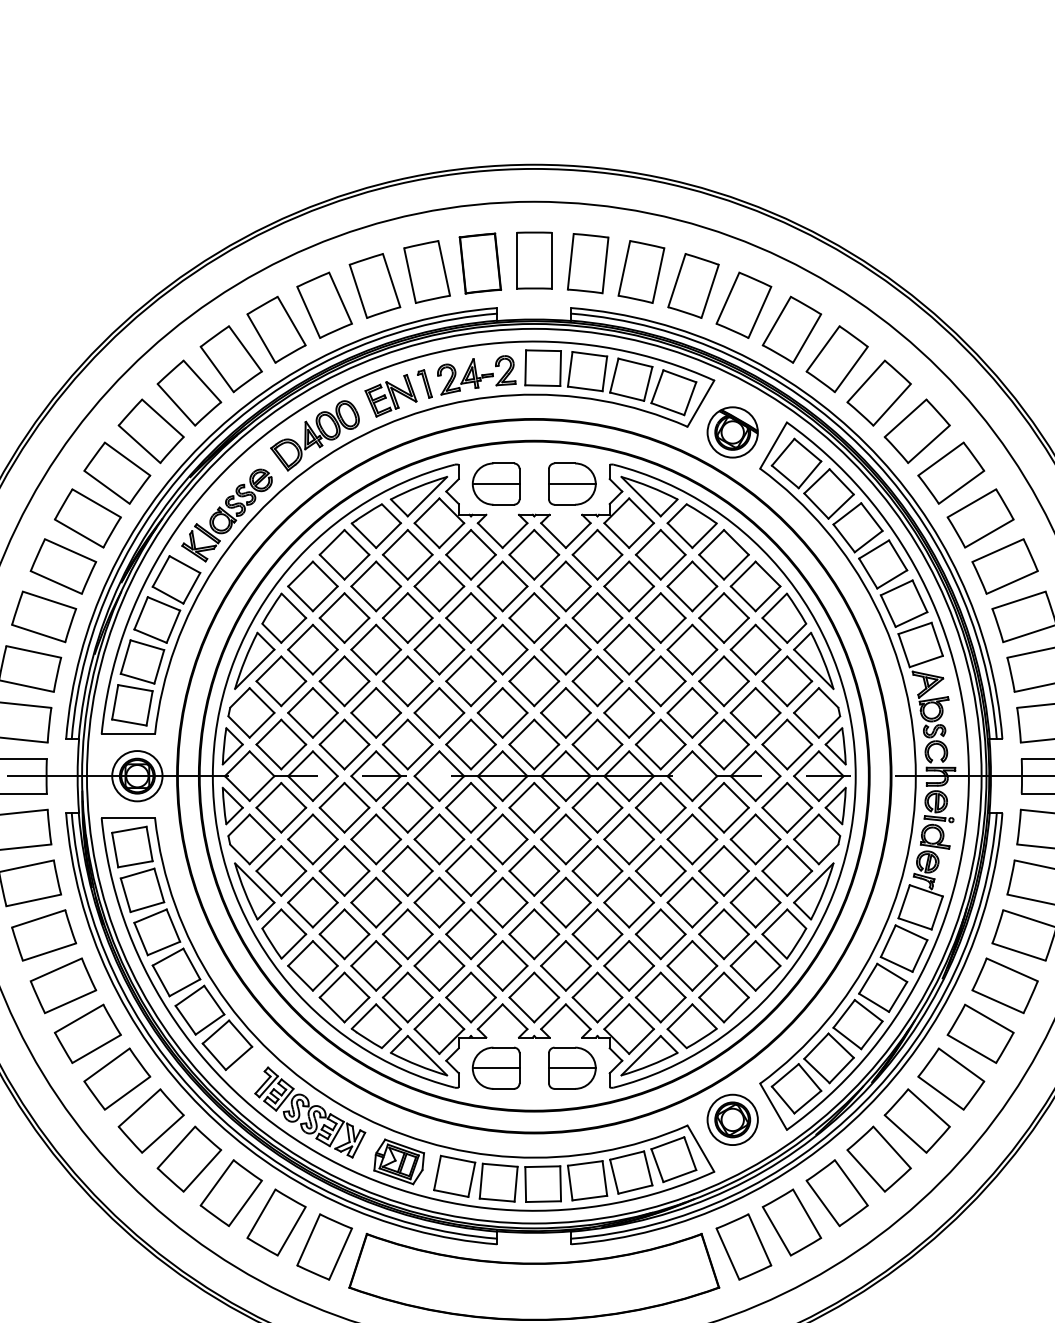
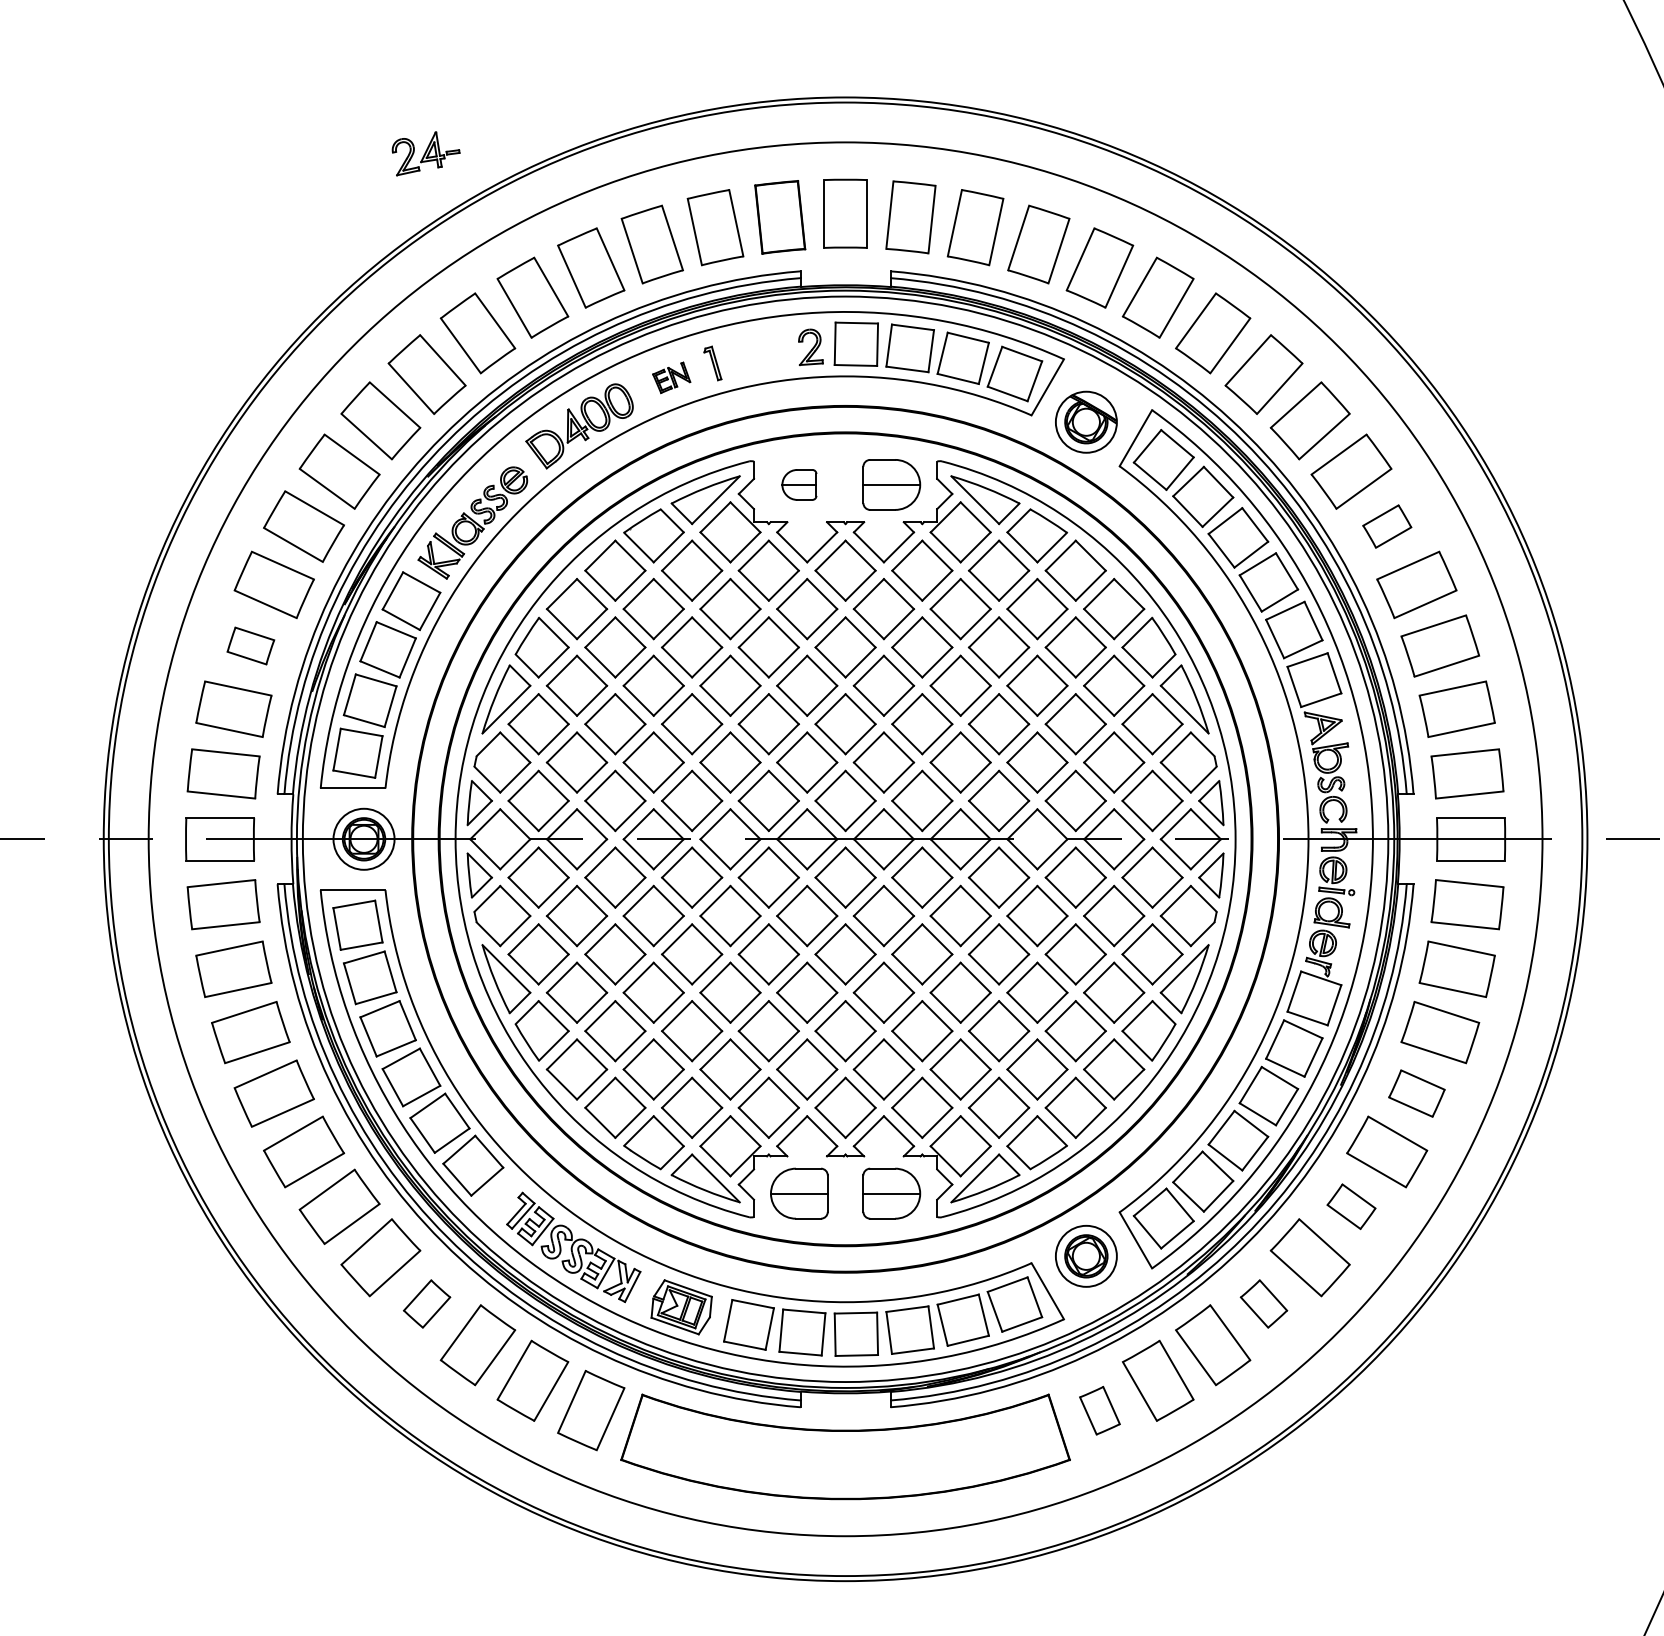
part: (464, 376) -> (425, 153), moved
part: (390, 395) -> (671, 377), size x0.6
part: (496, 483) -> (799, 484), size x0.6
part: (980, 518) -> (1387, 526), size x0.6
part: (43, 616) -> (250, 645), size x0.6
part: (1004, 985) -> (1416, 1093), size x0.7
part: (951, 1078) -> (1351, 1206), size x0.6
part: (188, 1158) -> (426, 1303), size x0.6
part: (878, 1158) -> (1263, 1303), size x0.6
part: (743, 1246) -> (1099, 1410), size x0.6

